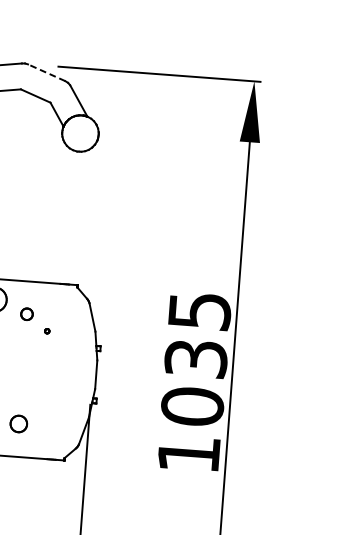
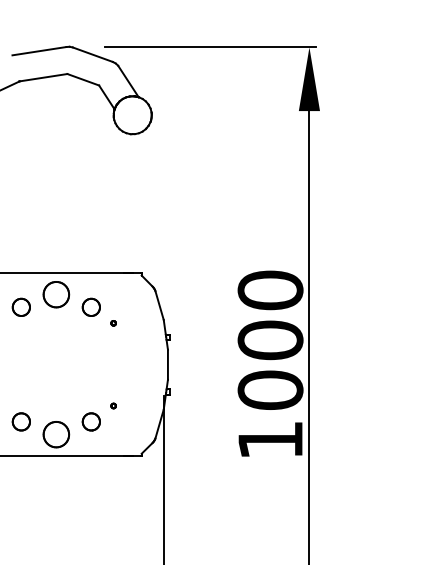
line: (46, 72) -> (92, 54), dashed -> solid
part: (26, 313) -> (90, 306), size x1.43
text: (197, 335) -> (270, 315), 1035 -> 1000
part: (41, 409) -> (113, 405), added

